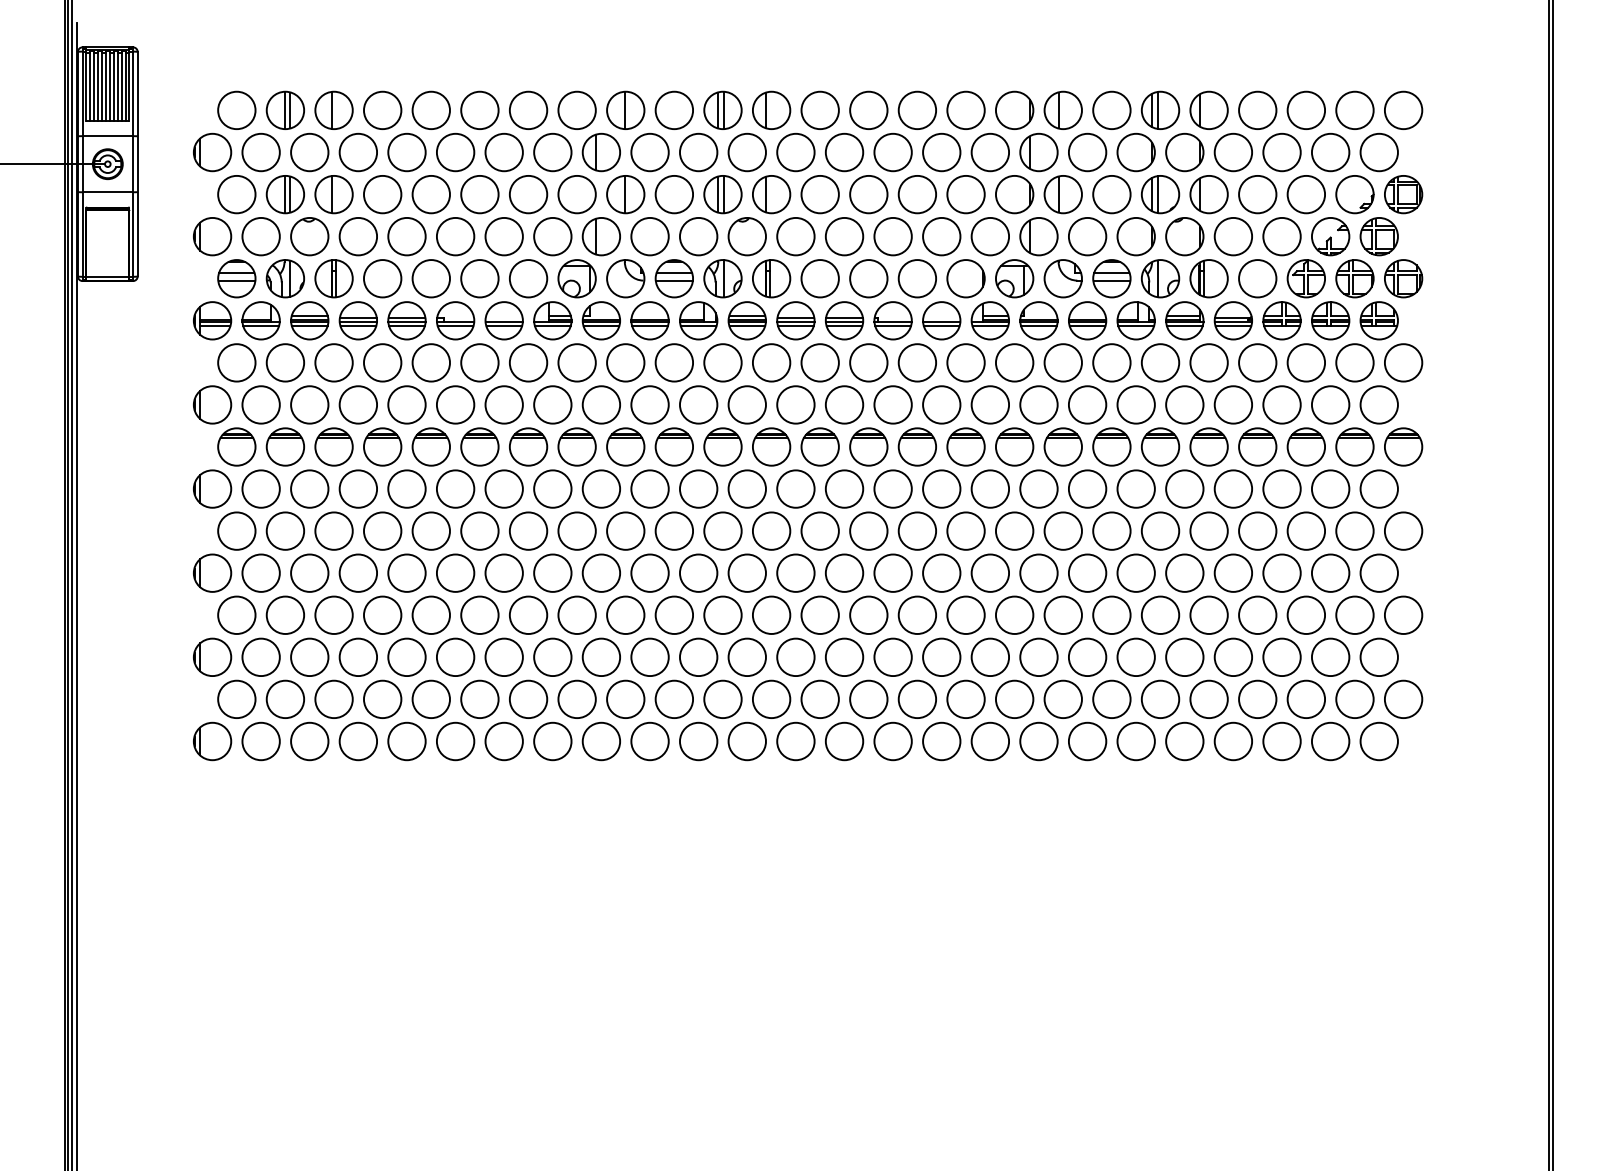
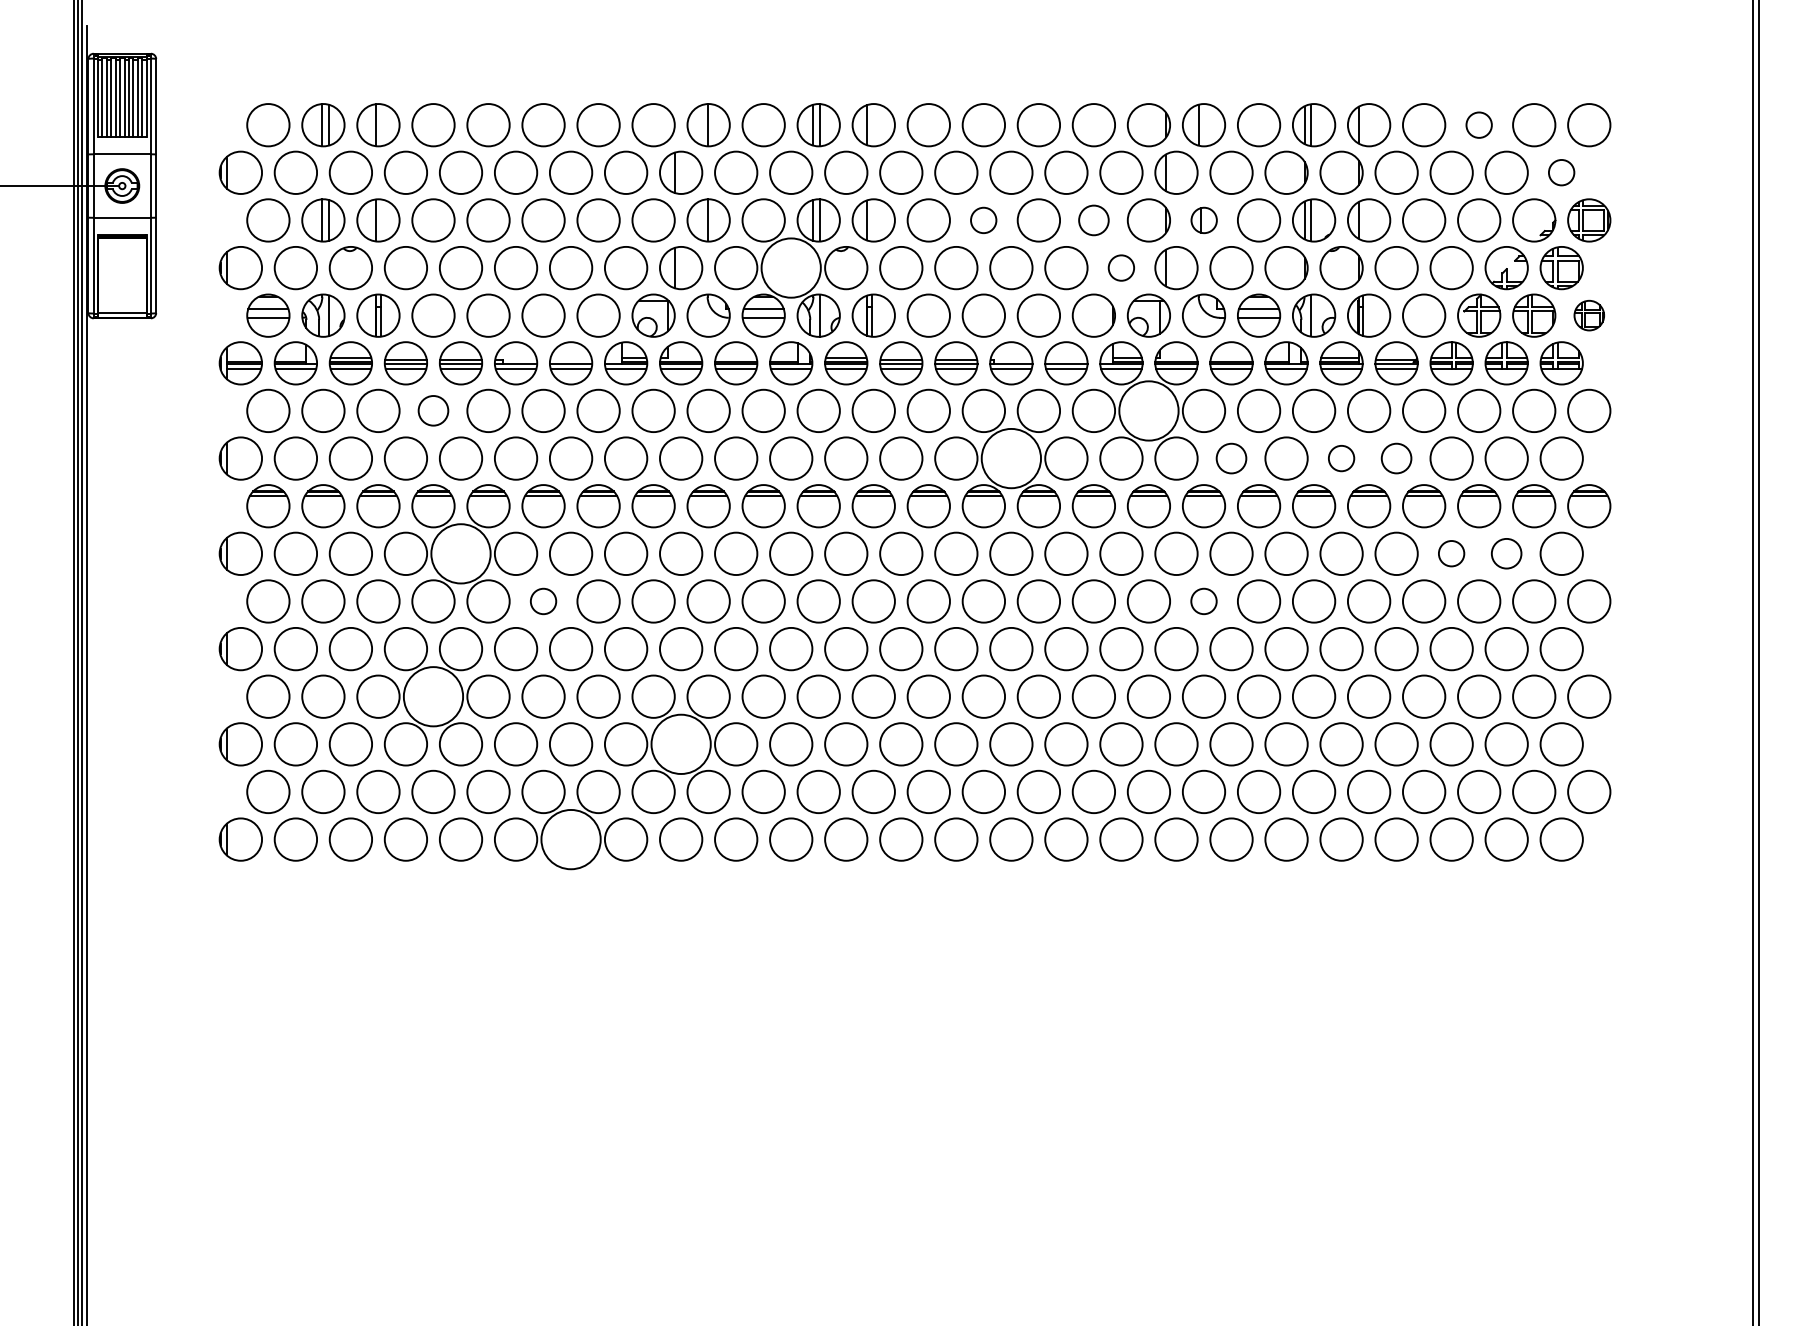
circle: (1306, 110) -> (1479, 125), size x0.6
circle: (1379, 152) -> (1561, 172), size x0.6
circle: (868, 194) -> (983, 220), size x0.6
circle: (965, 194) -> (1093, 220), size x0.7
part: (1063, 194) -> (1204, 220), size x0.6
circle: (698, 236) -> (791, 267), size x1.4
circle: (990, 236) -> (1121, 267), size x0.6
part: (1403, 278) -> (1589, 315), size x0.7
circle: (382, 362) -> (433, 410), size x0.7
circle: (1014, 362) -> (1148, 410), size x1.4
circle: (893, 404) -> (1011, 458), size x1.4
circle: (1087, 404) -> (1231, 458), size x0.7
circle: (1184, 404) -> (1341, 458), size x0.6
circle: (1233, 404) -> (1396, 458), size x0.7
circle: (406, 488) -> (460, 553), size x1.4
circle: (1281, 488) -> (1451, 553), size x0.6
circle: (1330, 488) -> (1506, 553), size x0.7
circle: (479, 531) -> (543, 601), size x0.6
circle: (1062, 531) -> (1203, 601), size x0.6
circle: (382, 615) -> (433, 696), size x1.4
circle: (600, 657) -> (680, 744), size x1.4
circle: (503, 741) -> (570, 839), size x1.4

